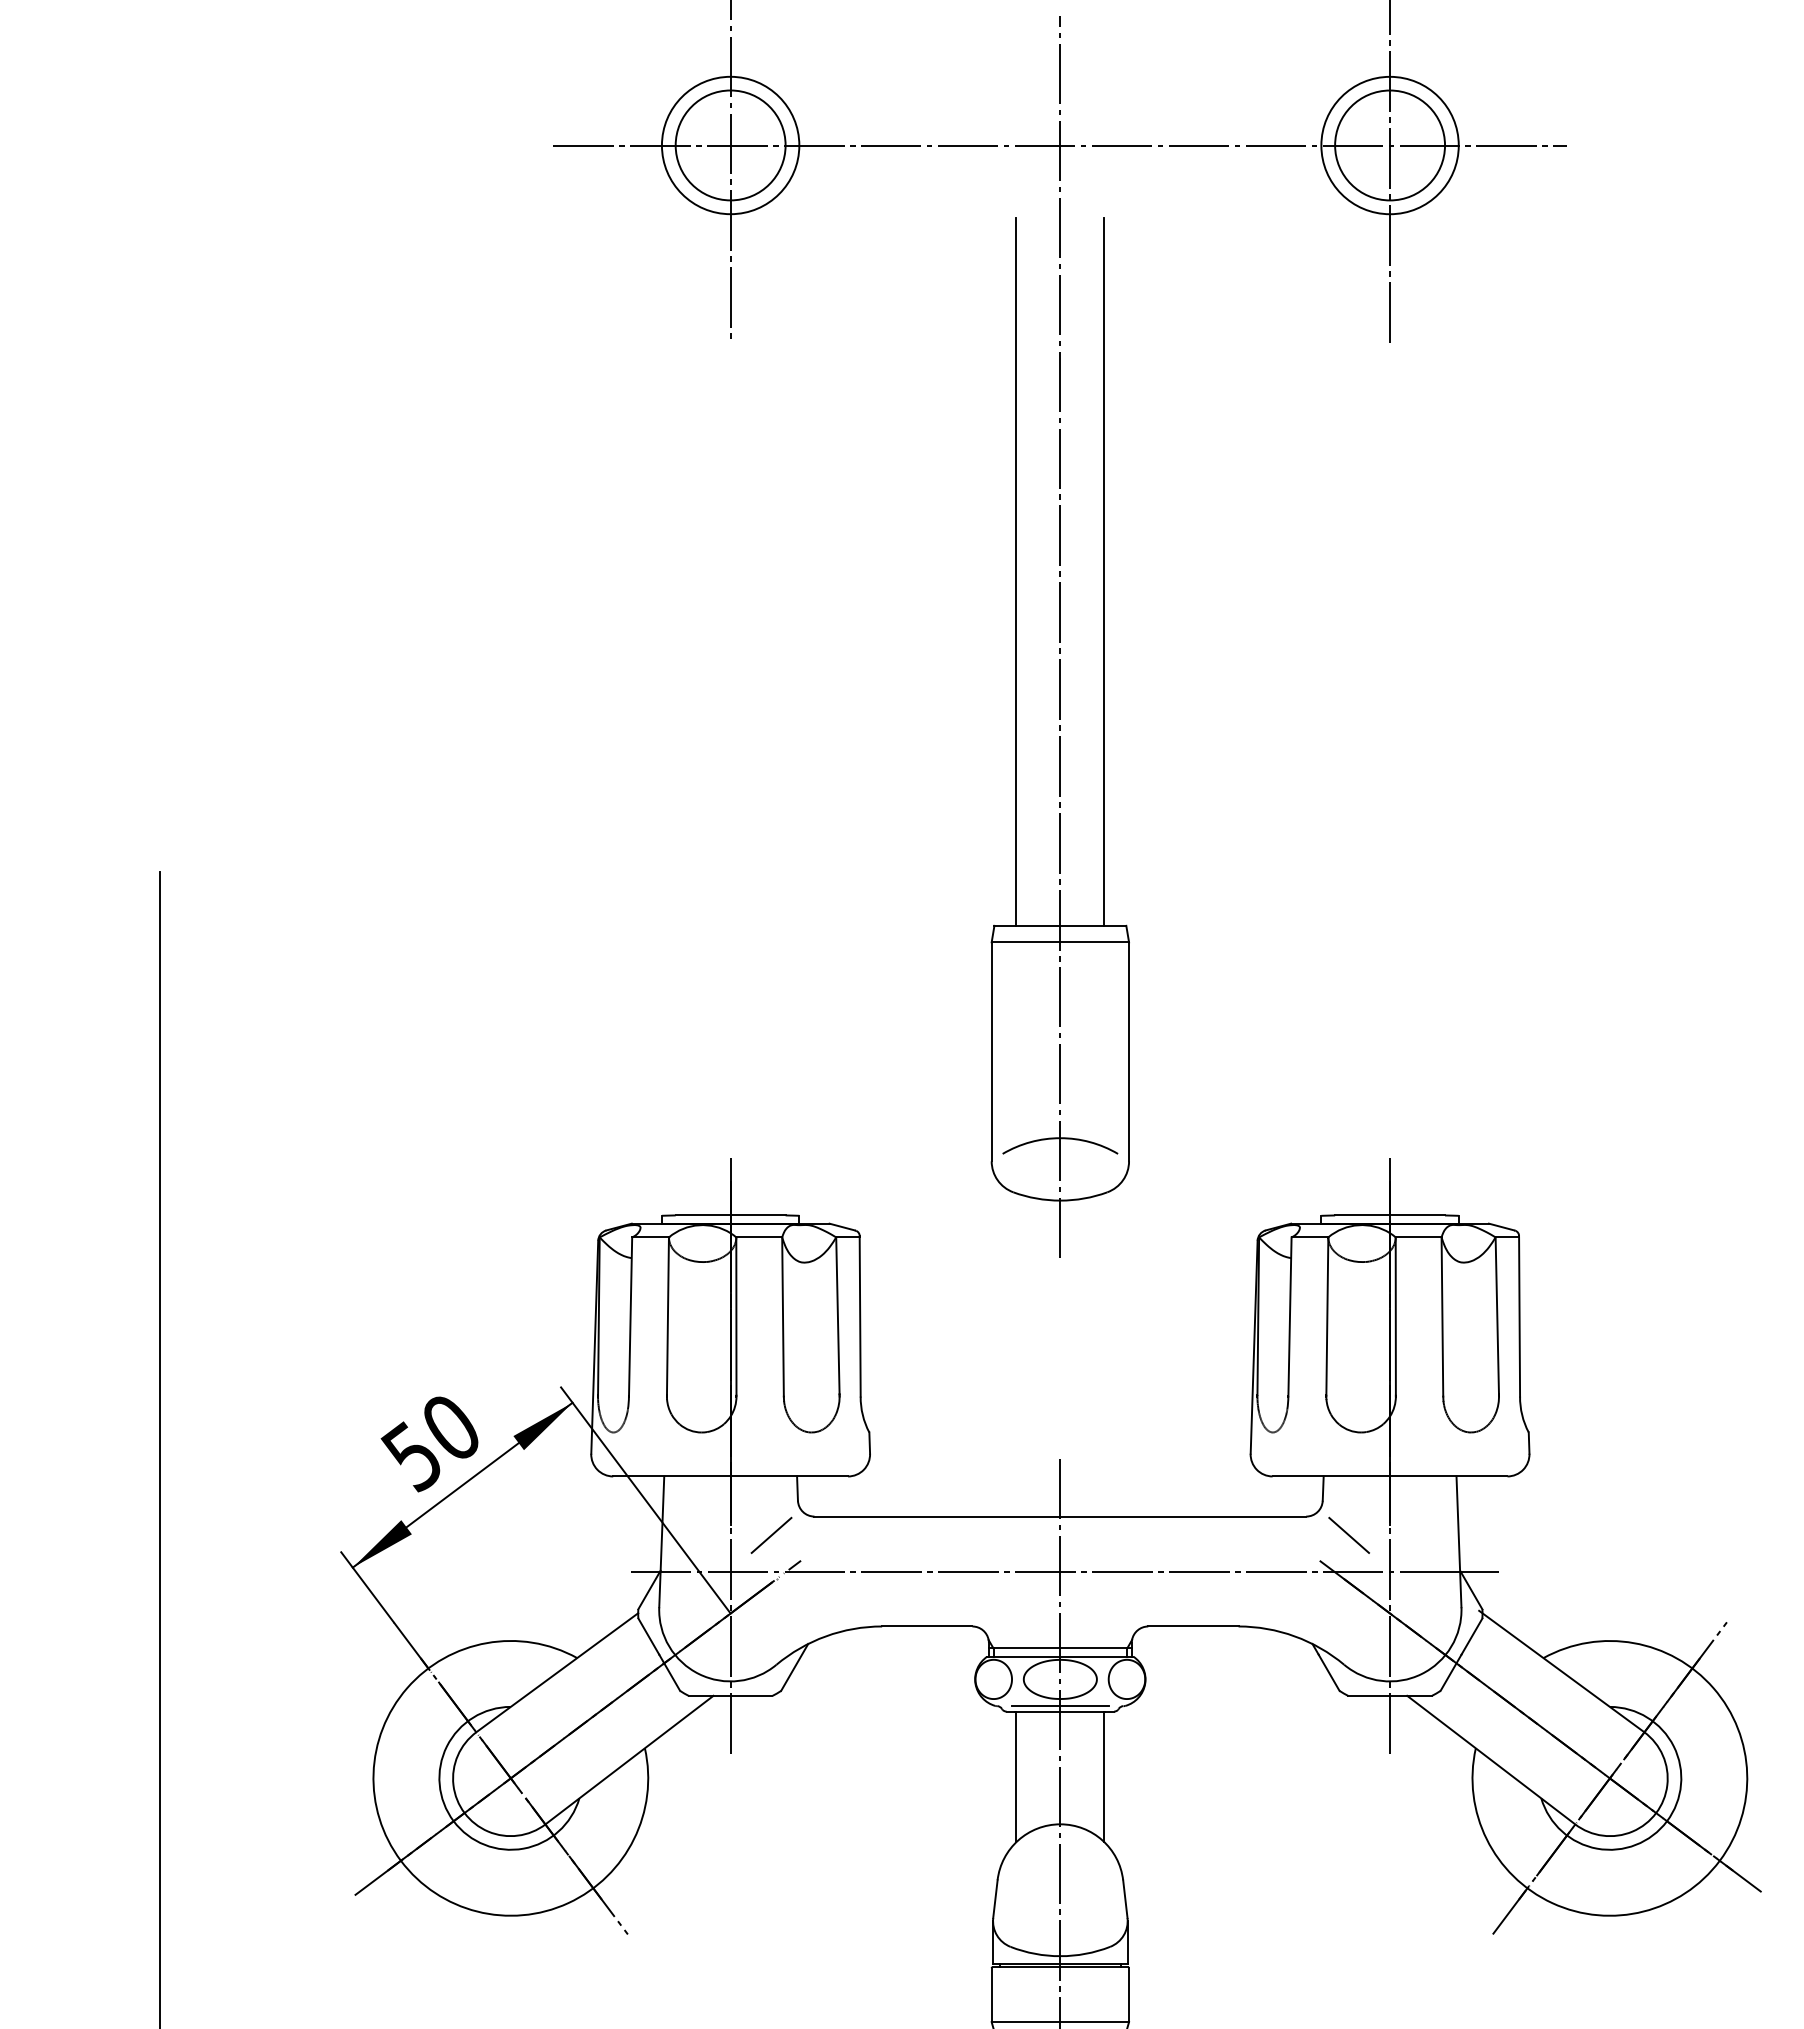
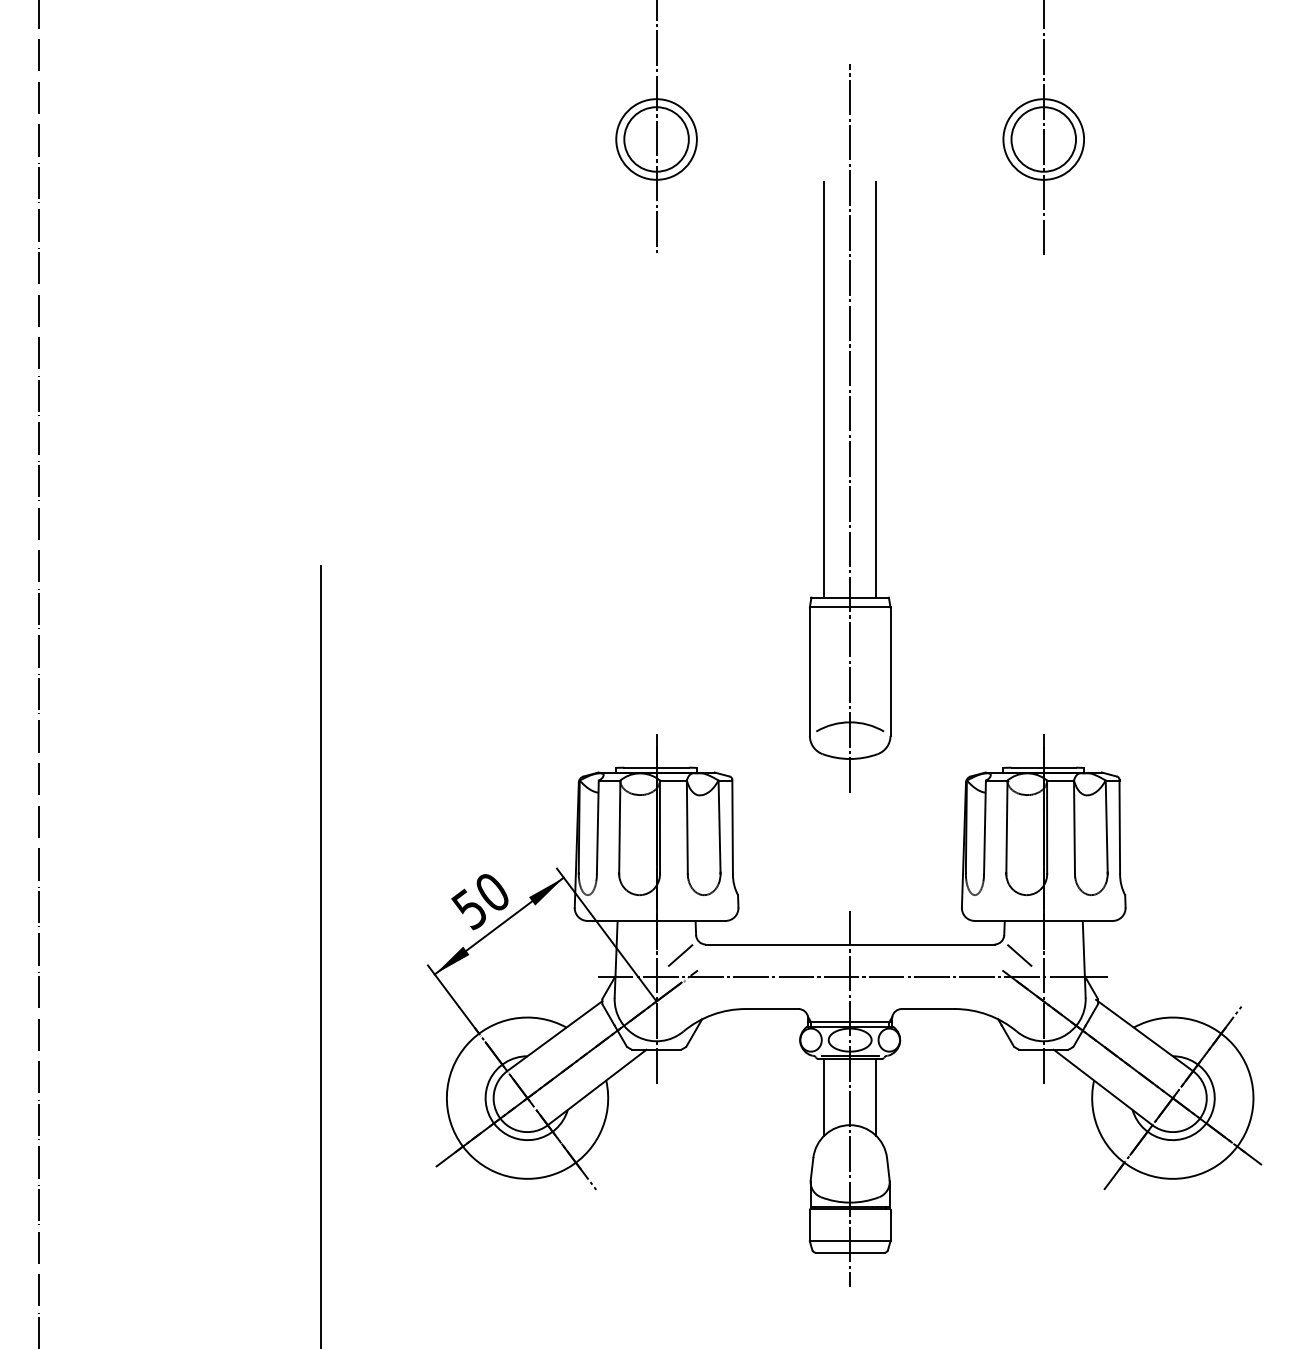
line: (1059, 145) -> (849, 139), removed

